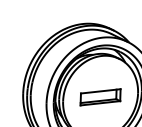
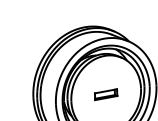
part: (99, 96) -> (105, 94), size x0.6

